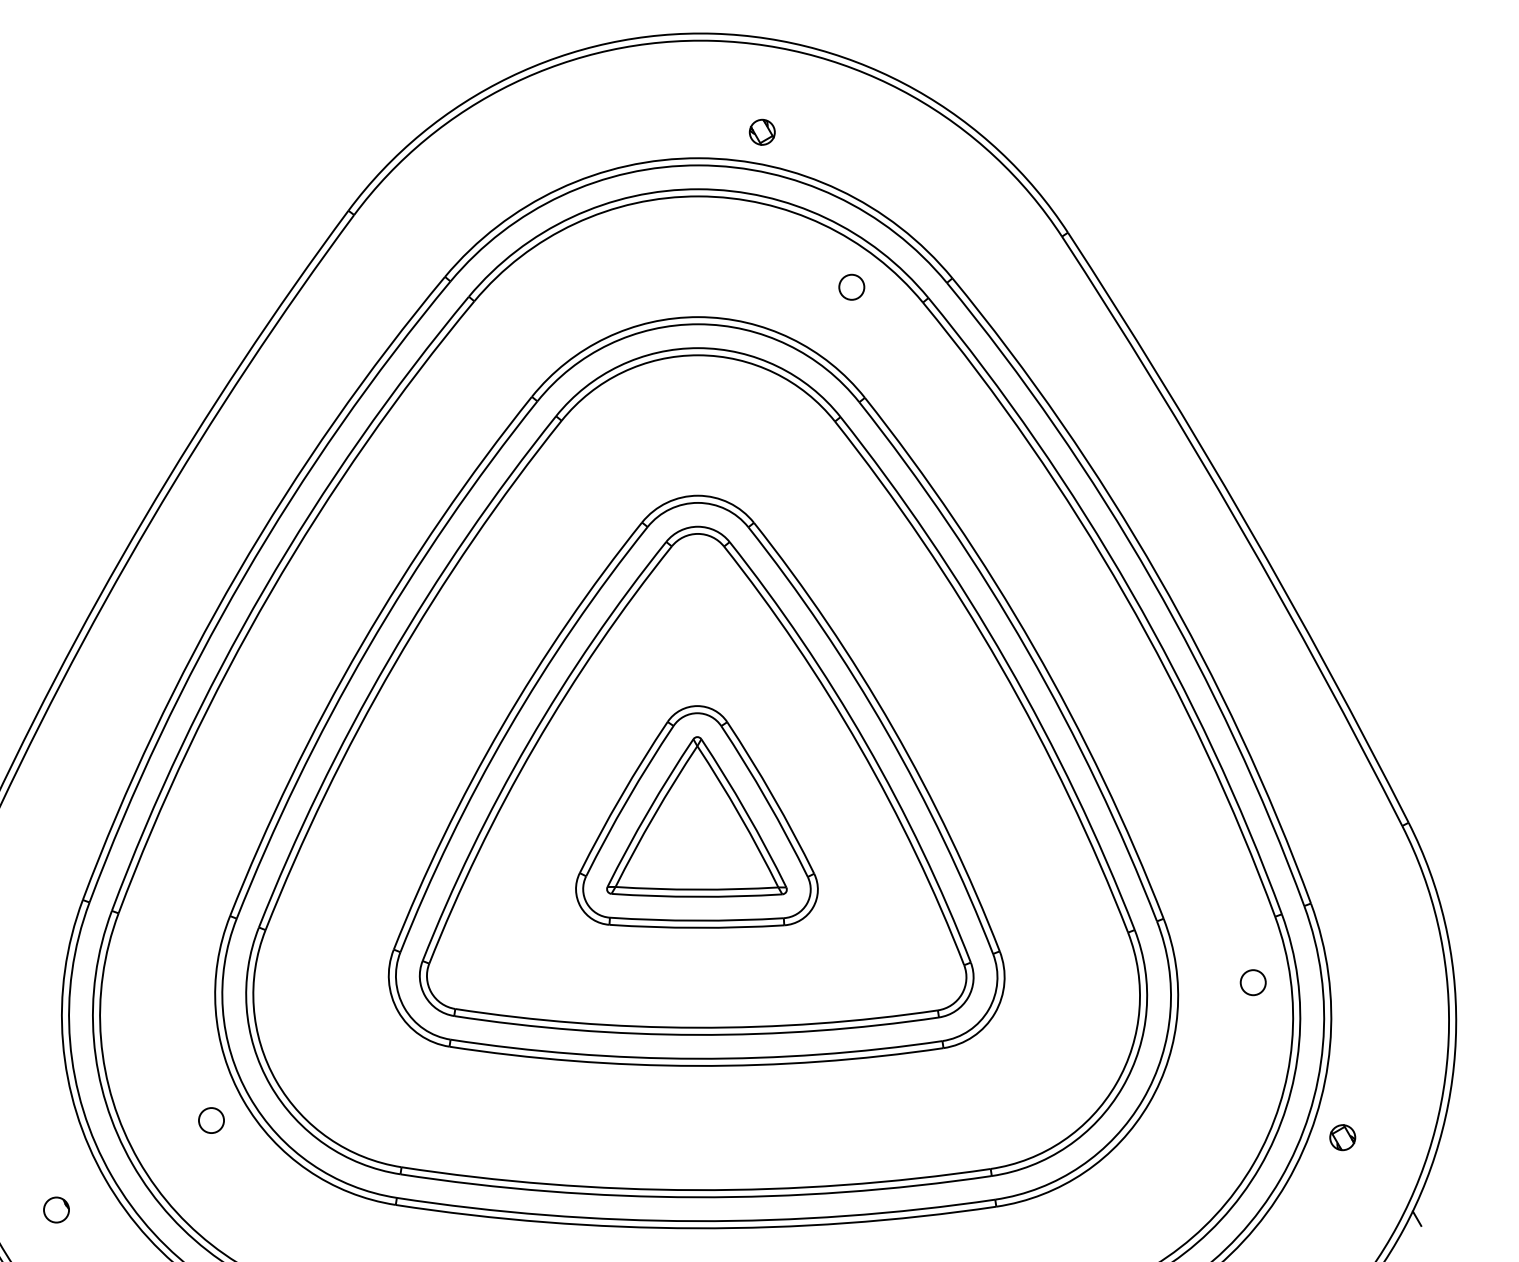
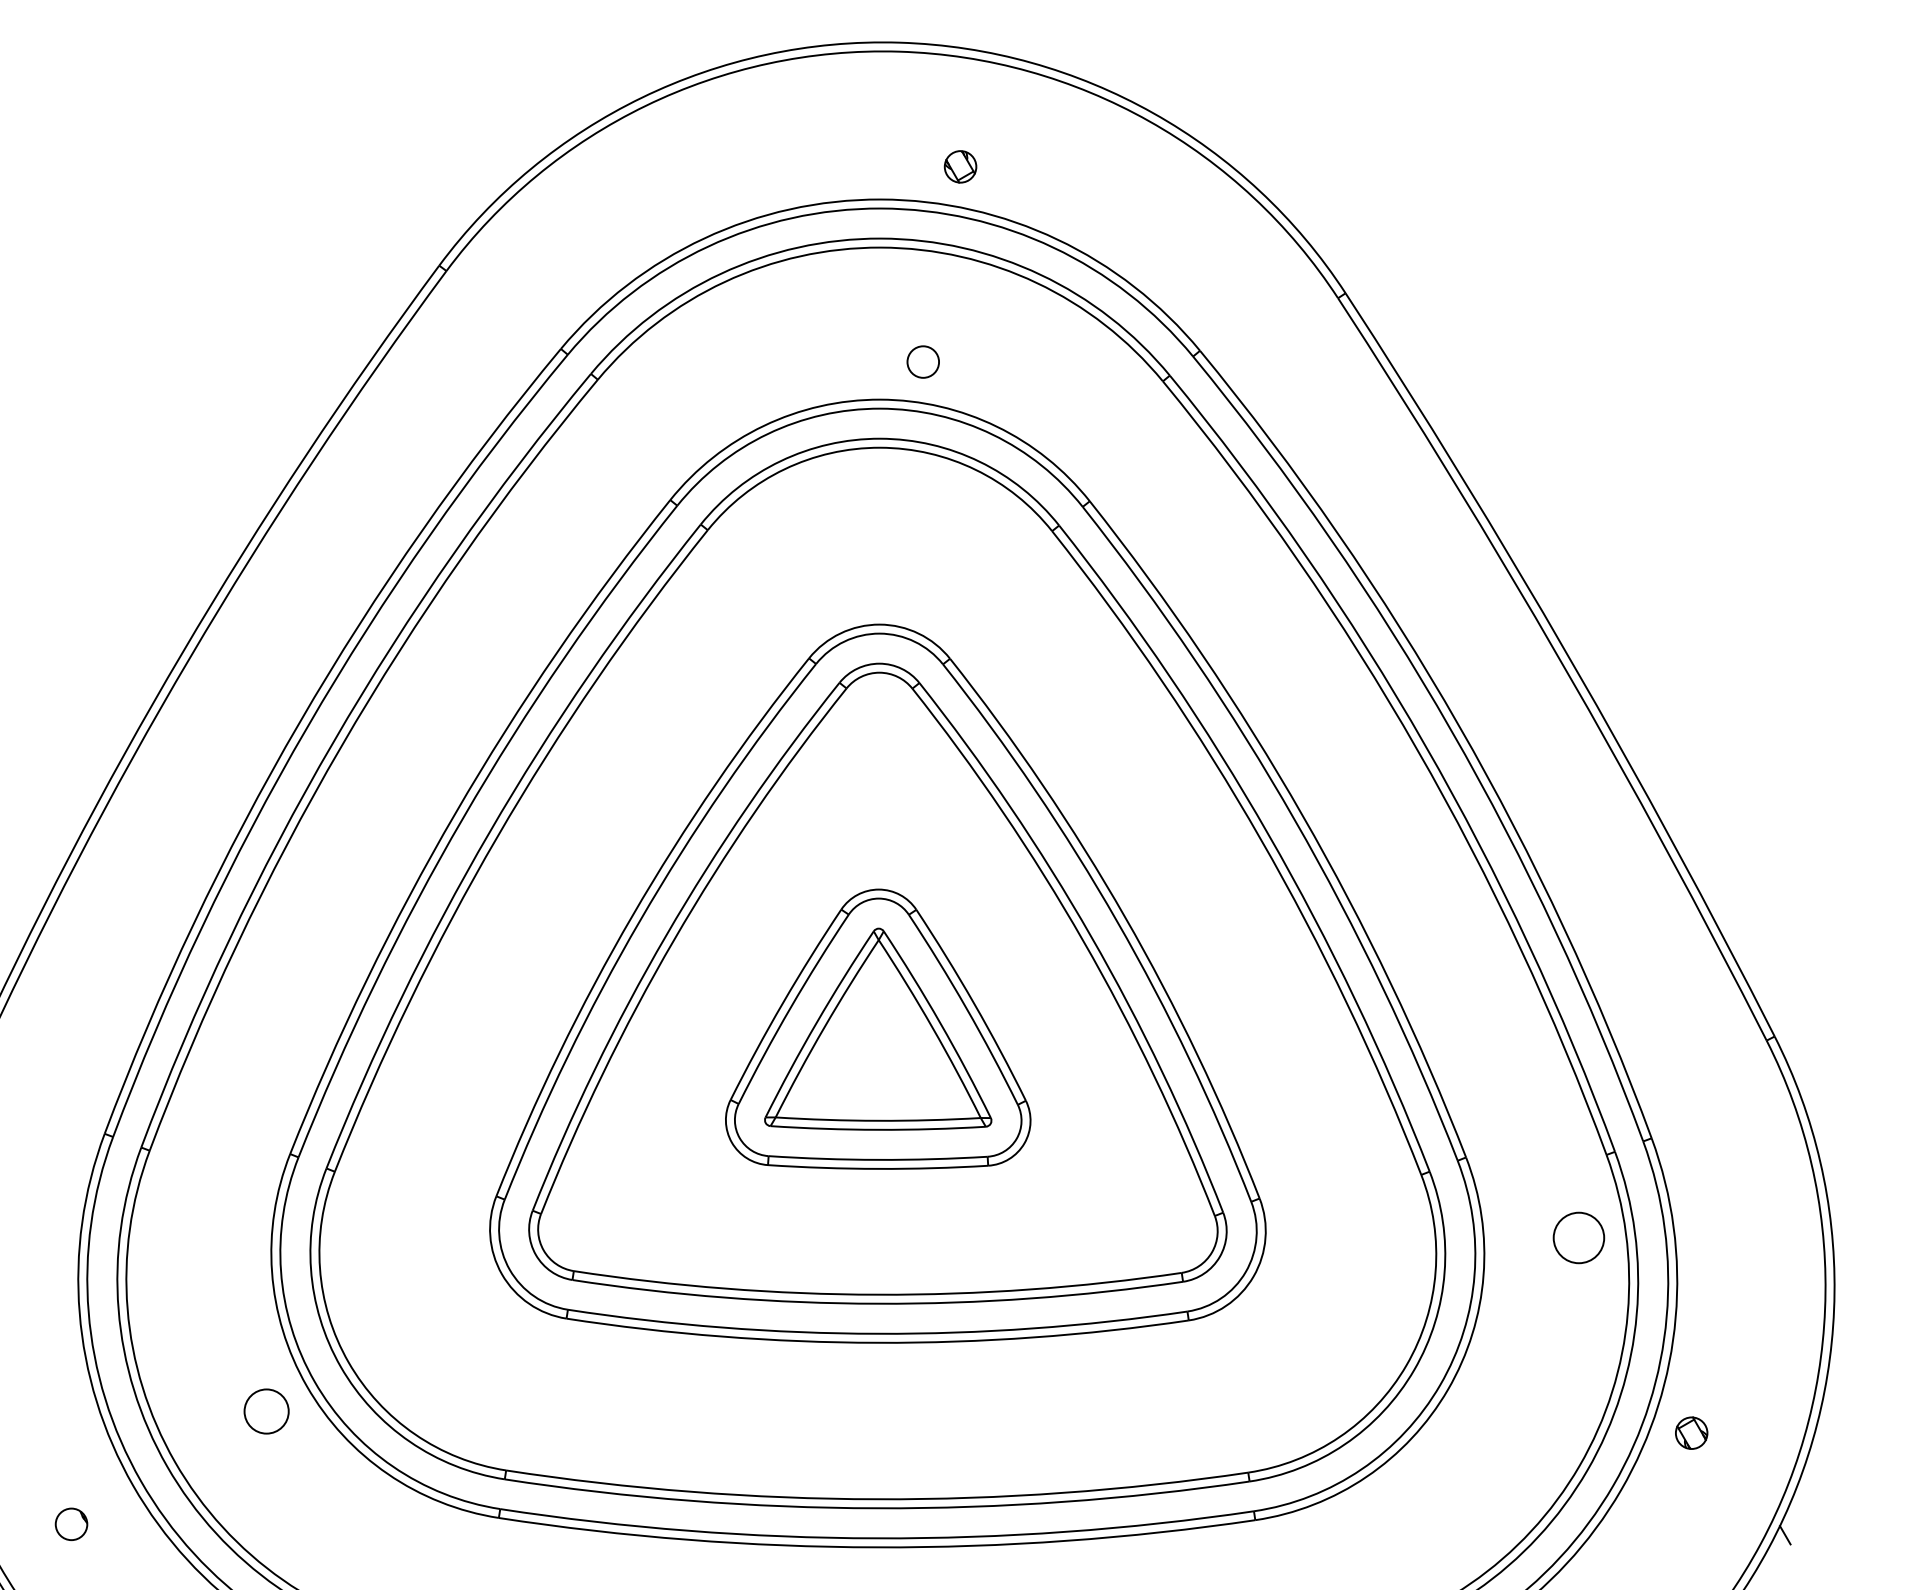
circle: (851, 286) -> (922, 361), moved
circle: (1252, 982) -> (1578, 1237), size x1.6
circle: (211, 1120) -> (266, 1411), size x1.4

